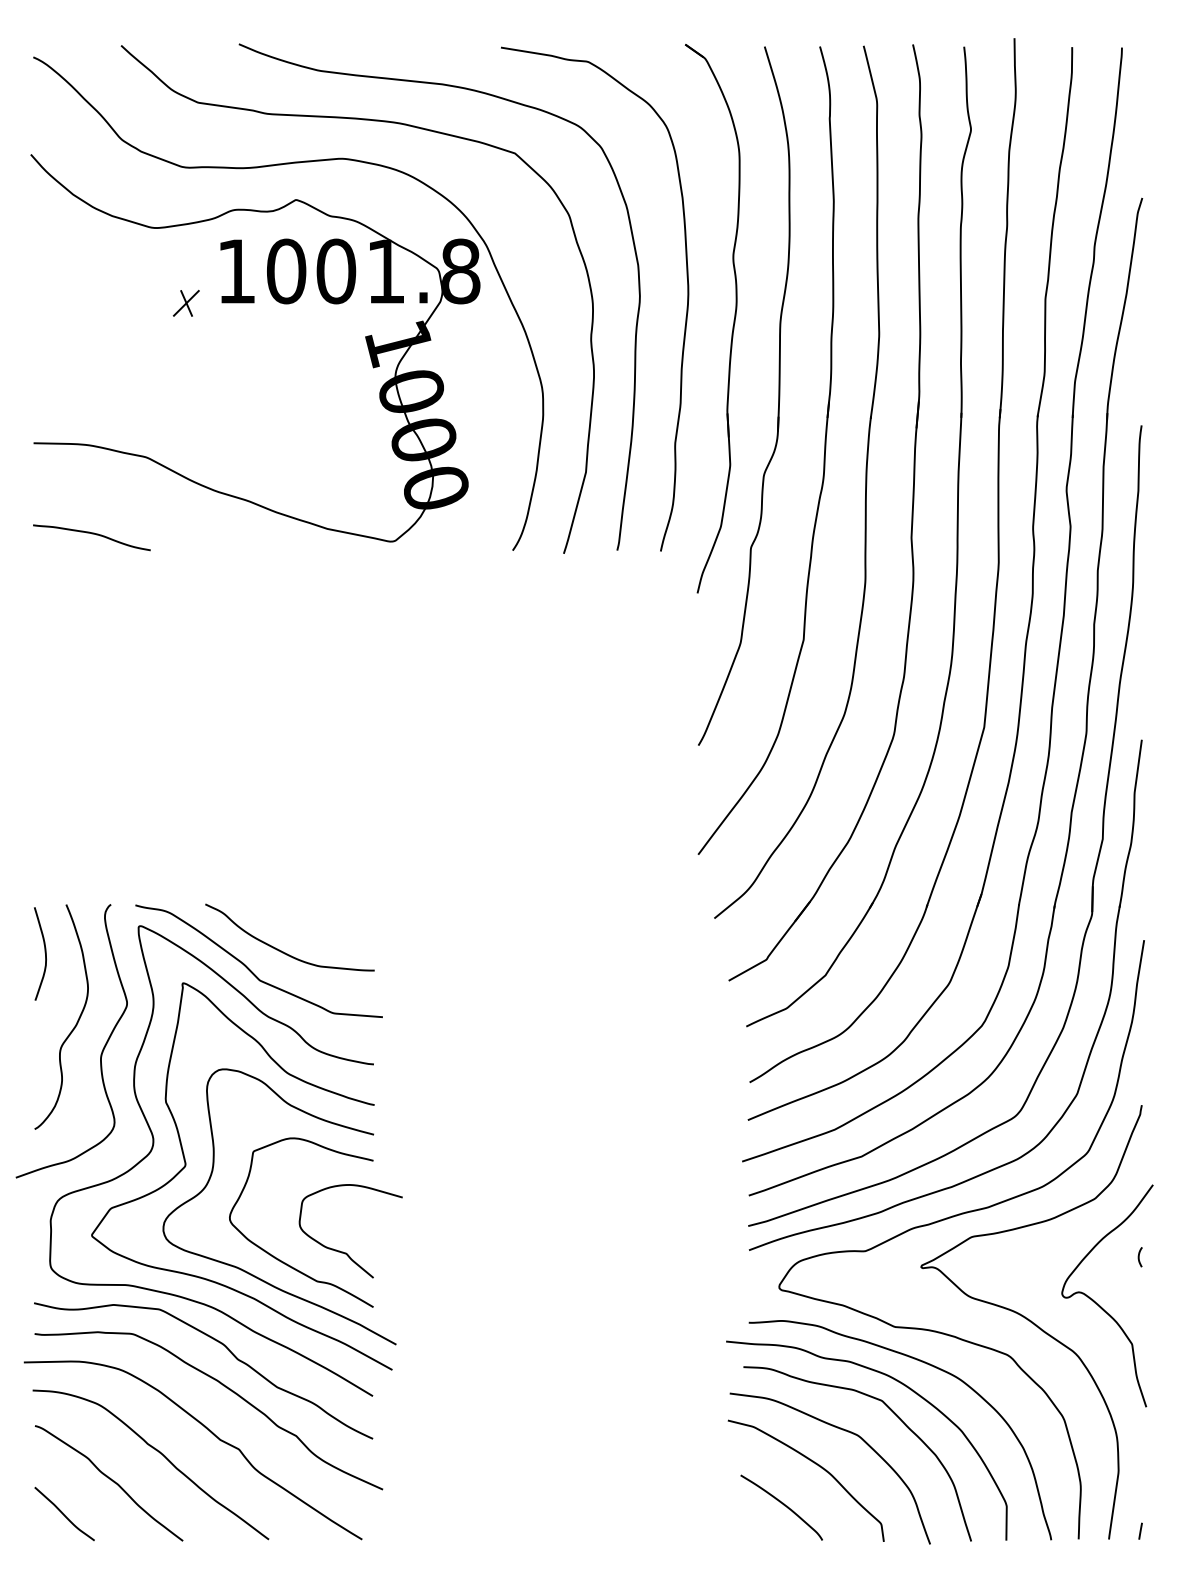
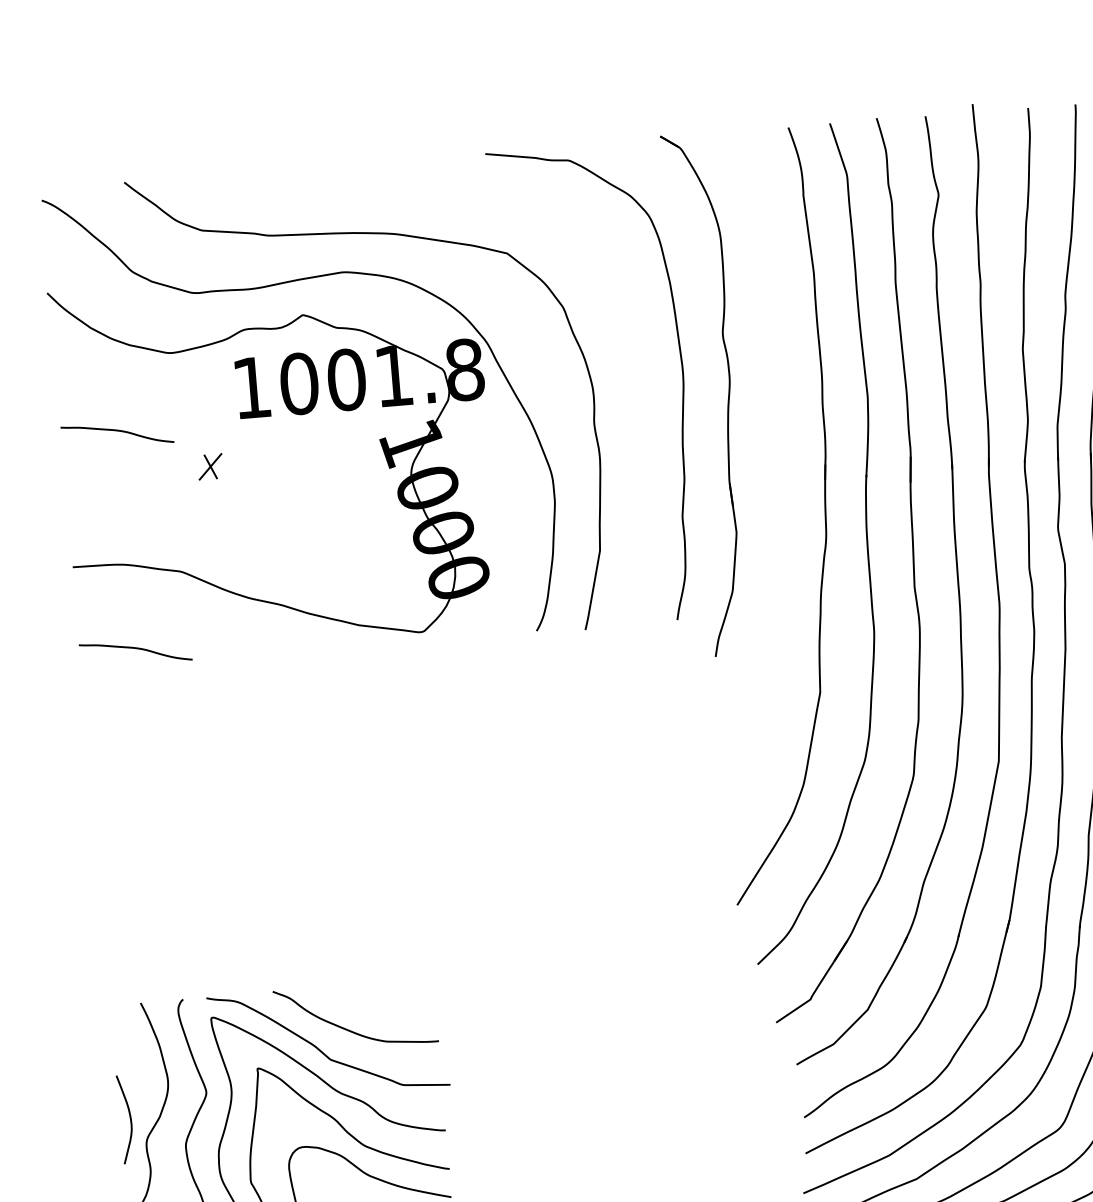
part: (185, 302) -> (209, 466), moved
curve: (91, 305) -> (116, 431), added
curve: (636, 317) -> (635, 399), removed
part: (778, 395) -> (776, 462), removed
curve: (44, 952) -> (129, 1117), moved

